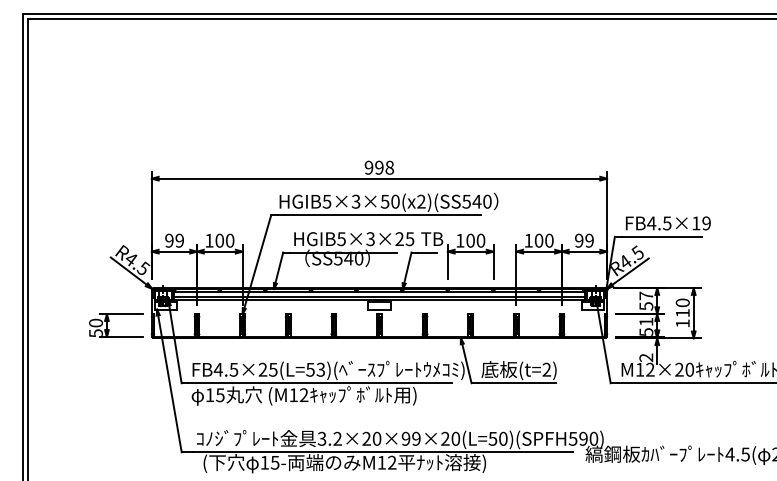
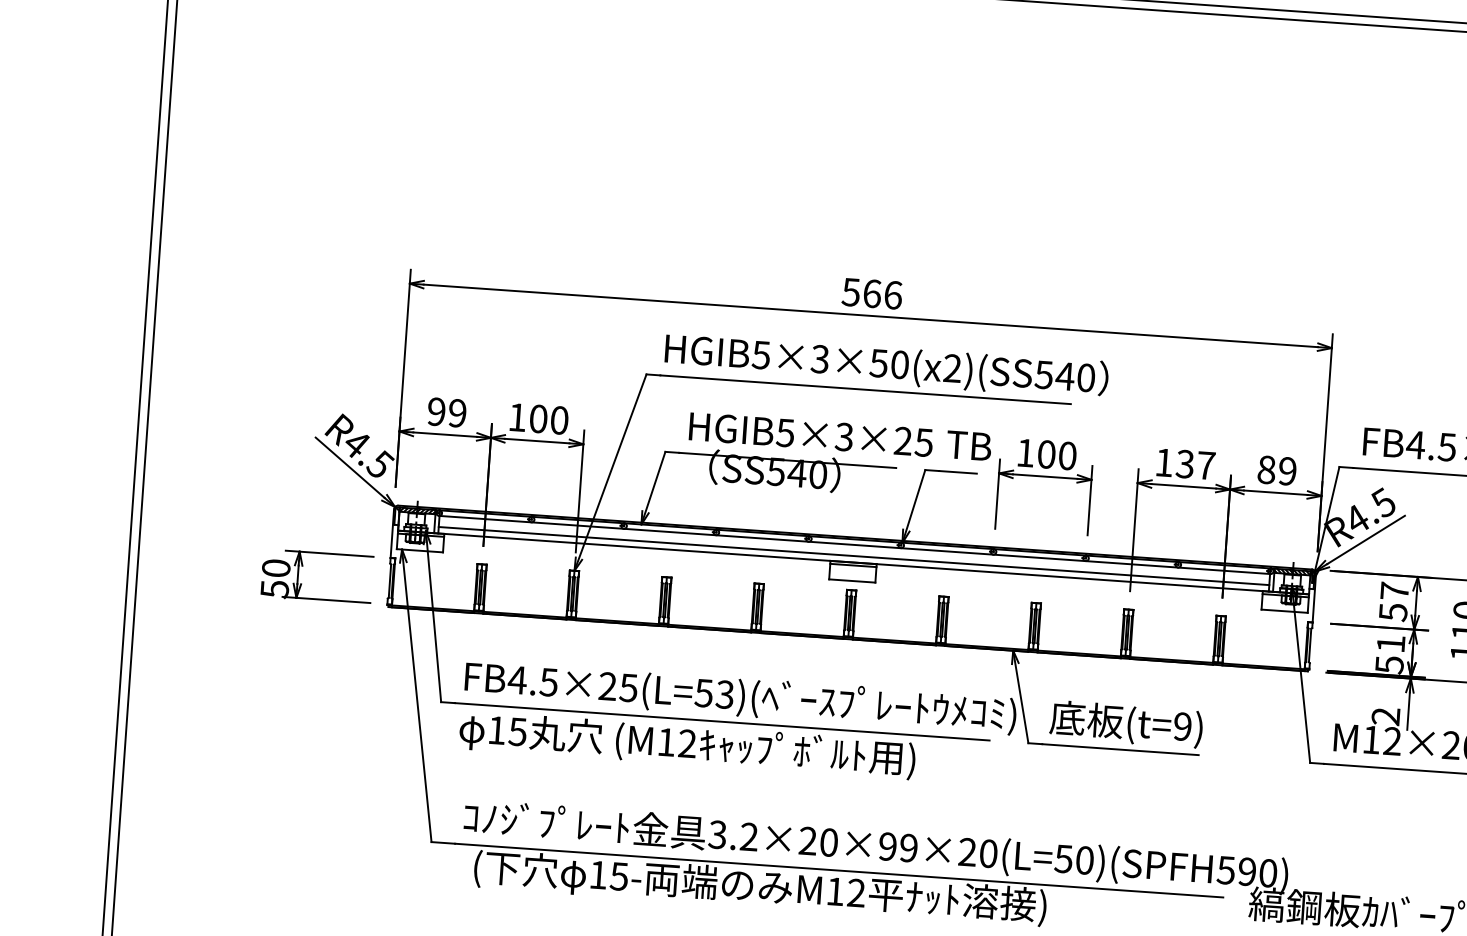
text: (379, 167) -> (872, 293), 998 -> 566
text: (543, 240) -> (1194, 464), 100 -> 137
text: (579, 240) -> (1267, 469), 99 -> 89
text: (546, 369) -> (1182, 726), (t=2) -> (t=9)

